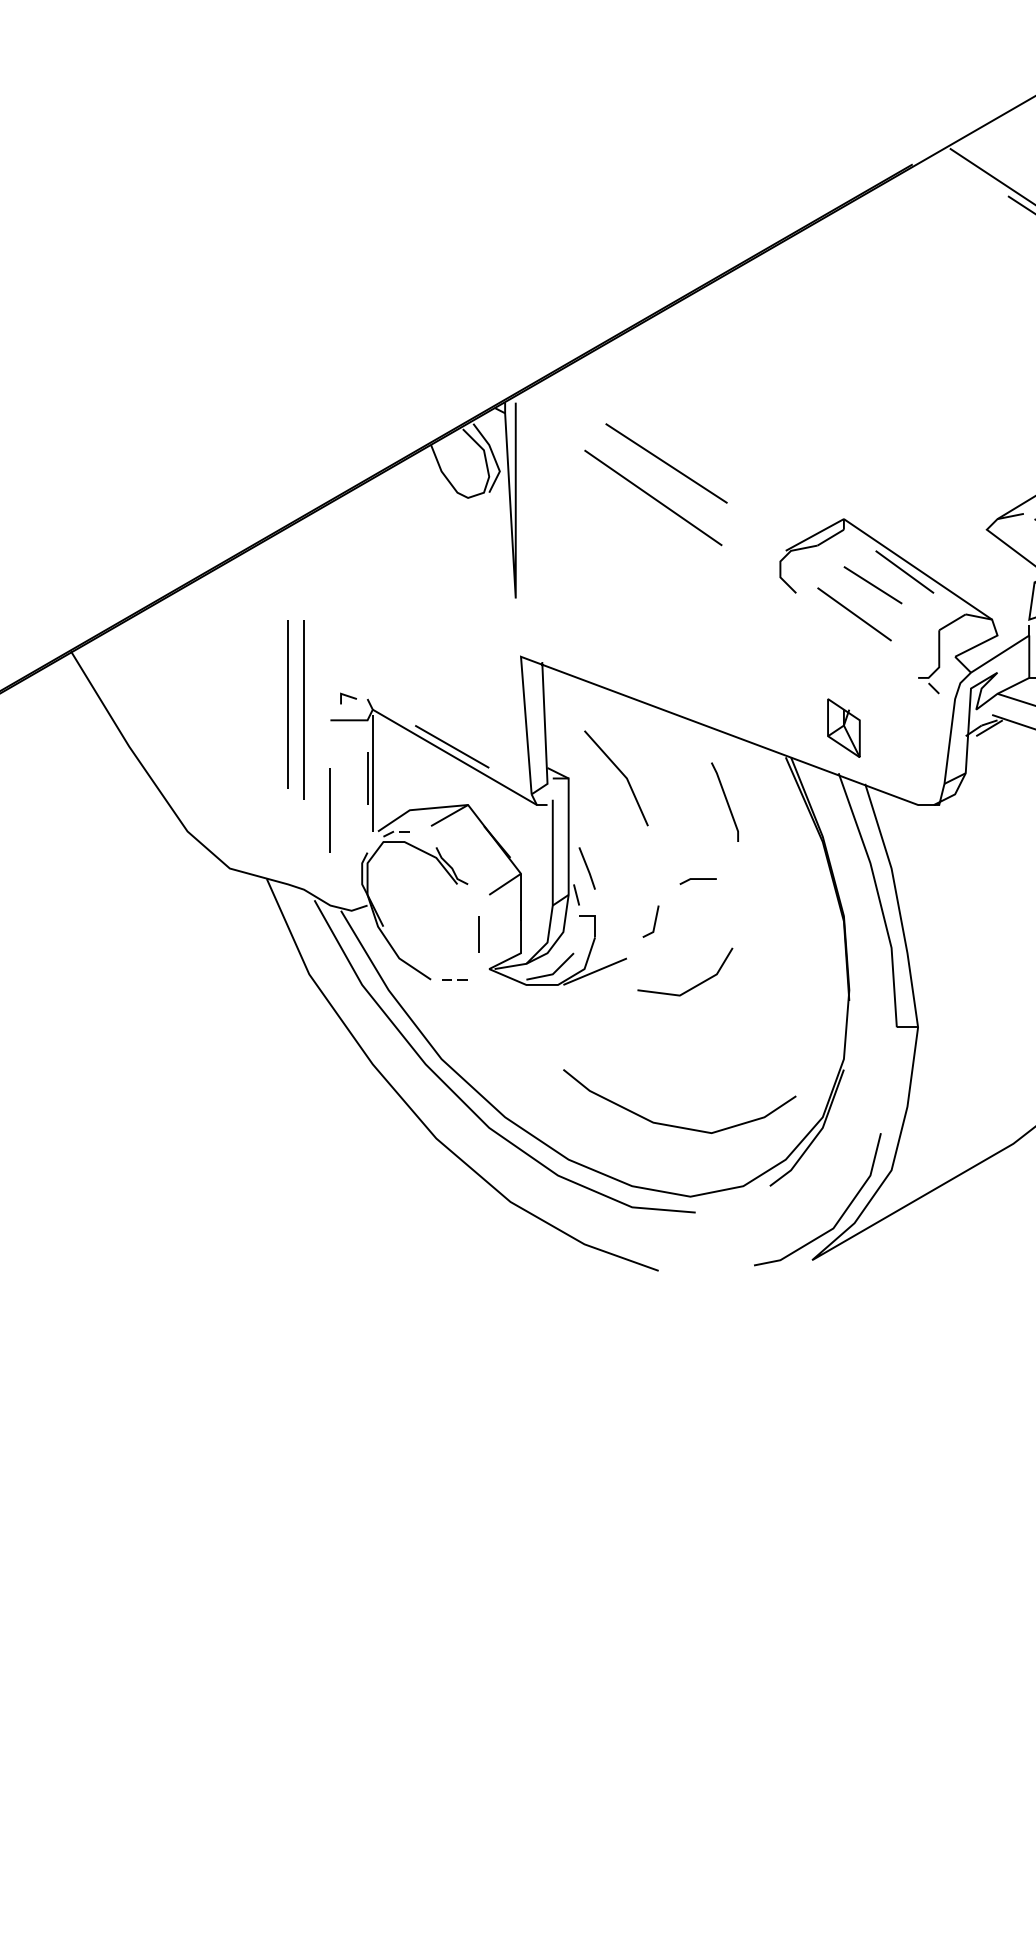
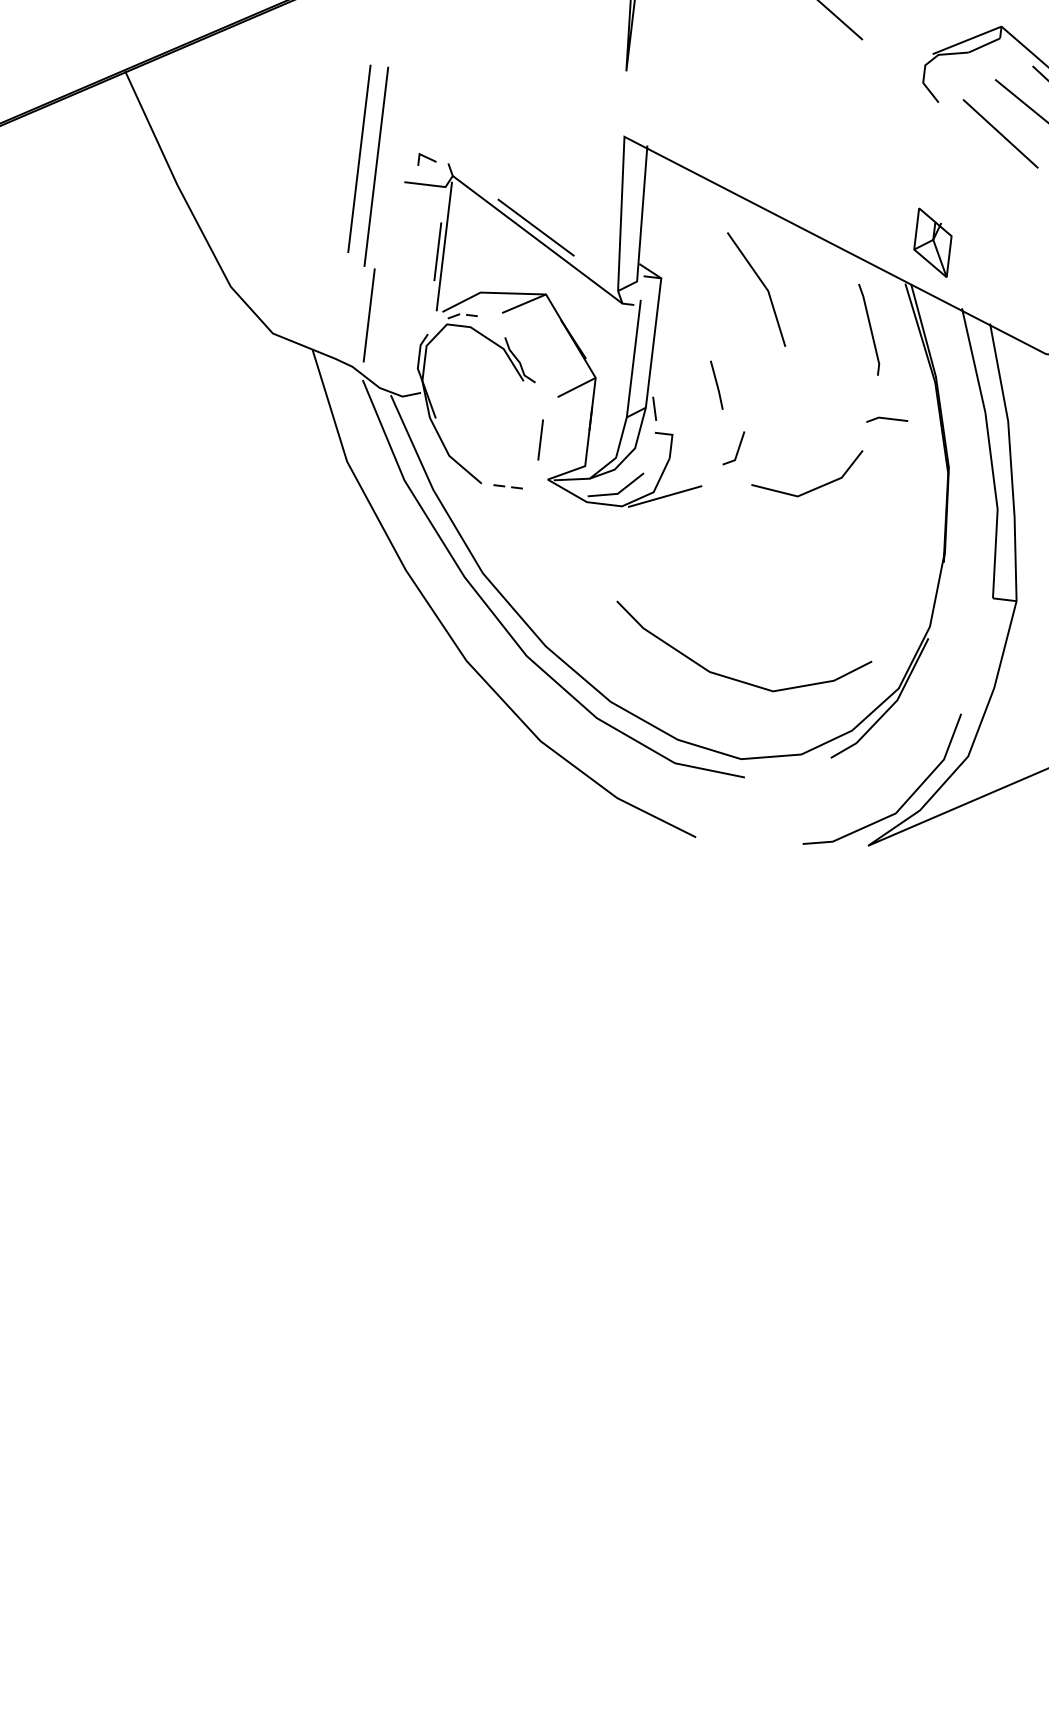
part: (843, 727) -> (932, 241), moved
part: (621, 773) -> (762, 284), moved
line: (725, 800) -> (869, 327), moved
line: (329, 810) -> (368, 315), moved
line: (586, 868) -> (715, 385), moved
line: (697, 879) -> (886, 419), moved
part: (693, 986) -> (814, 488), moved

